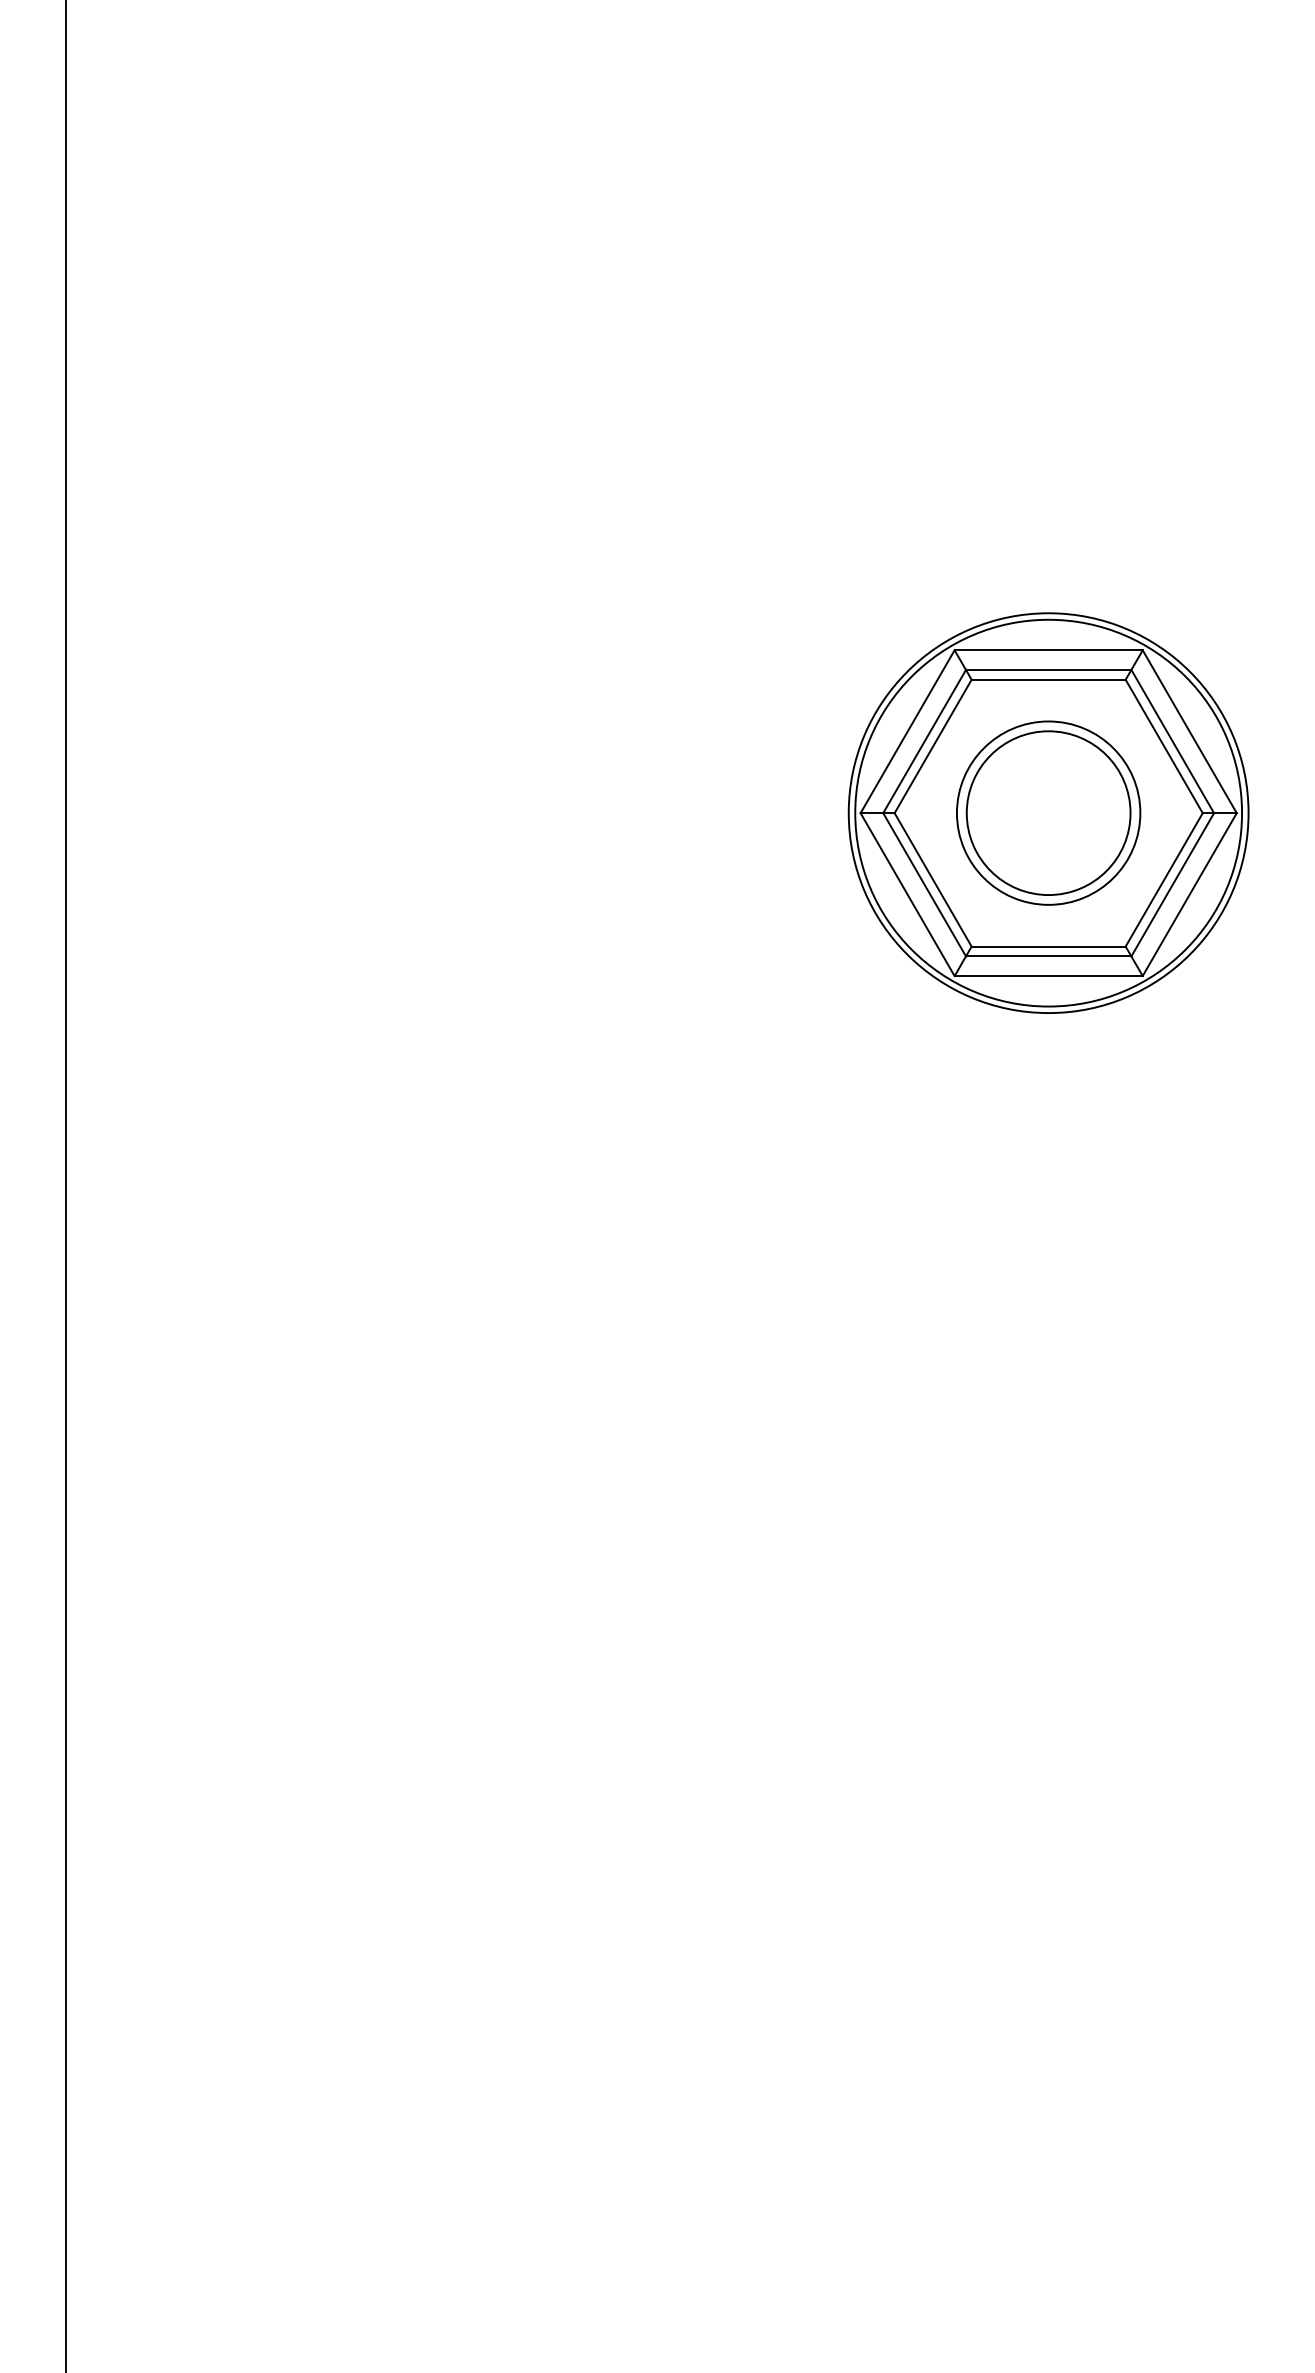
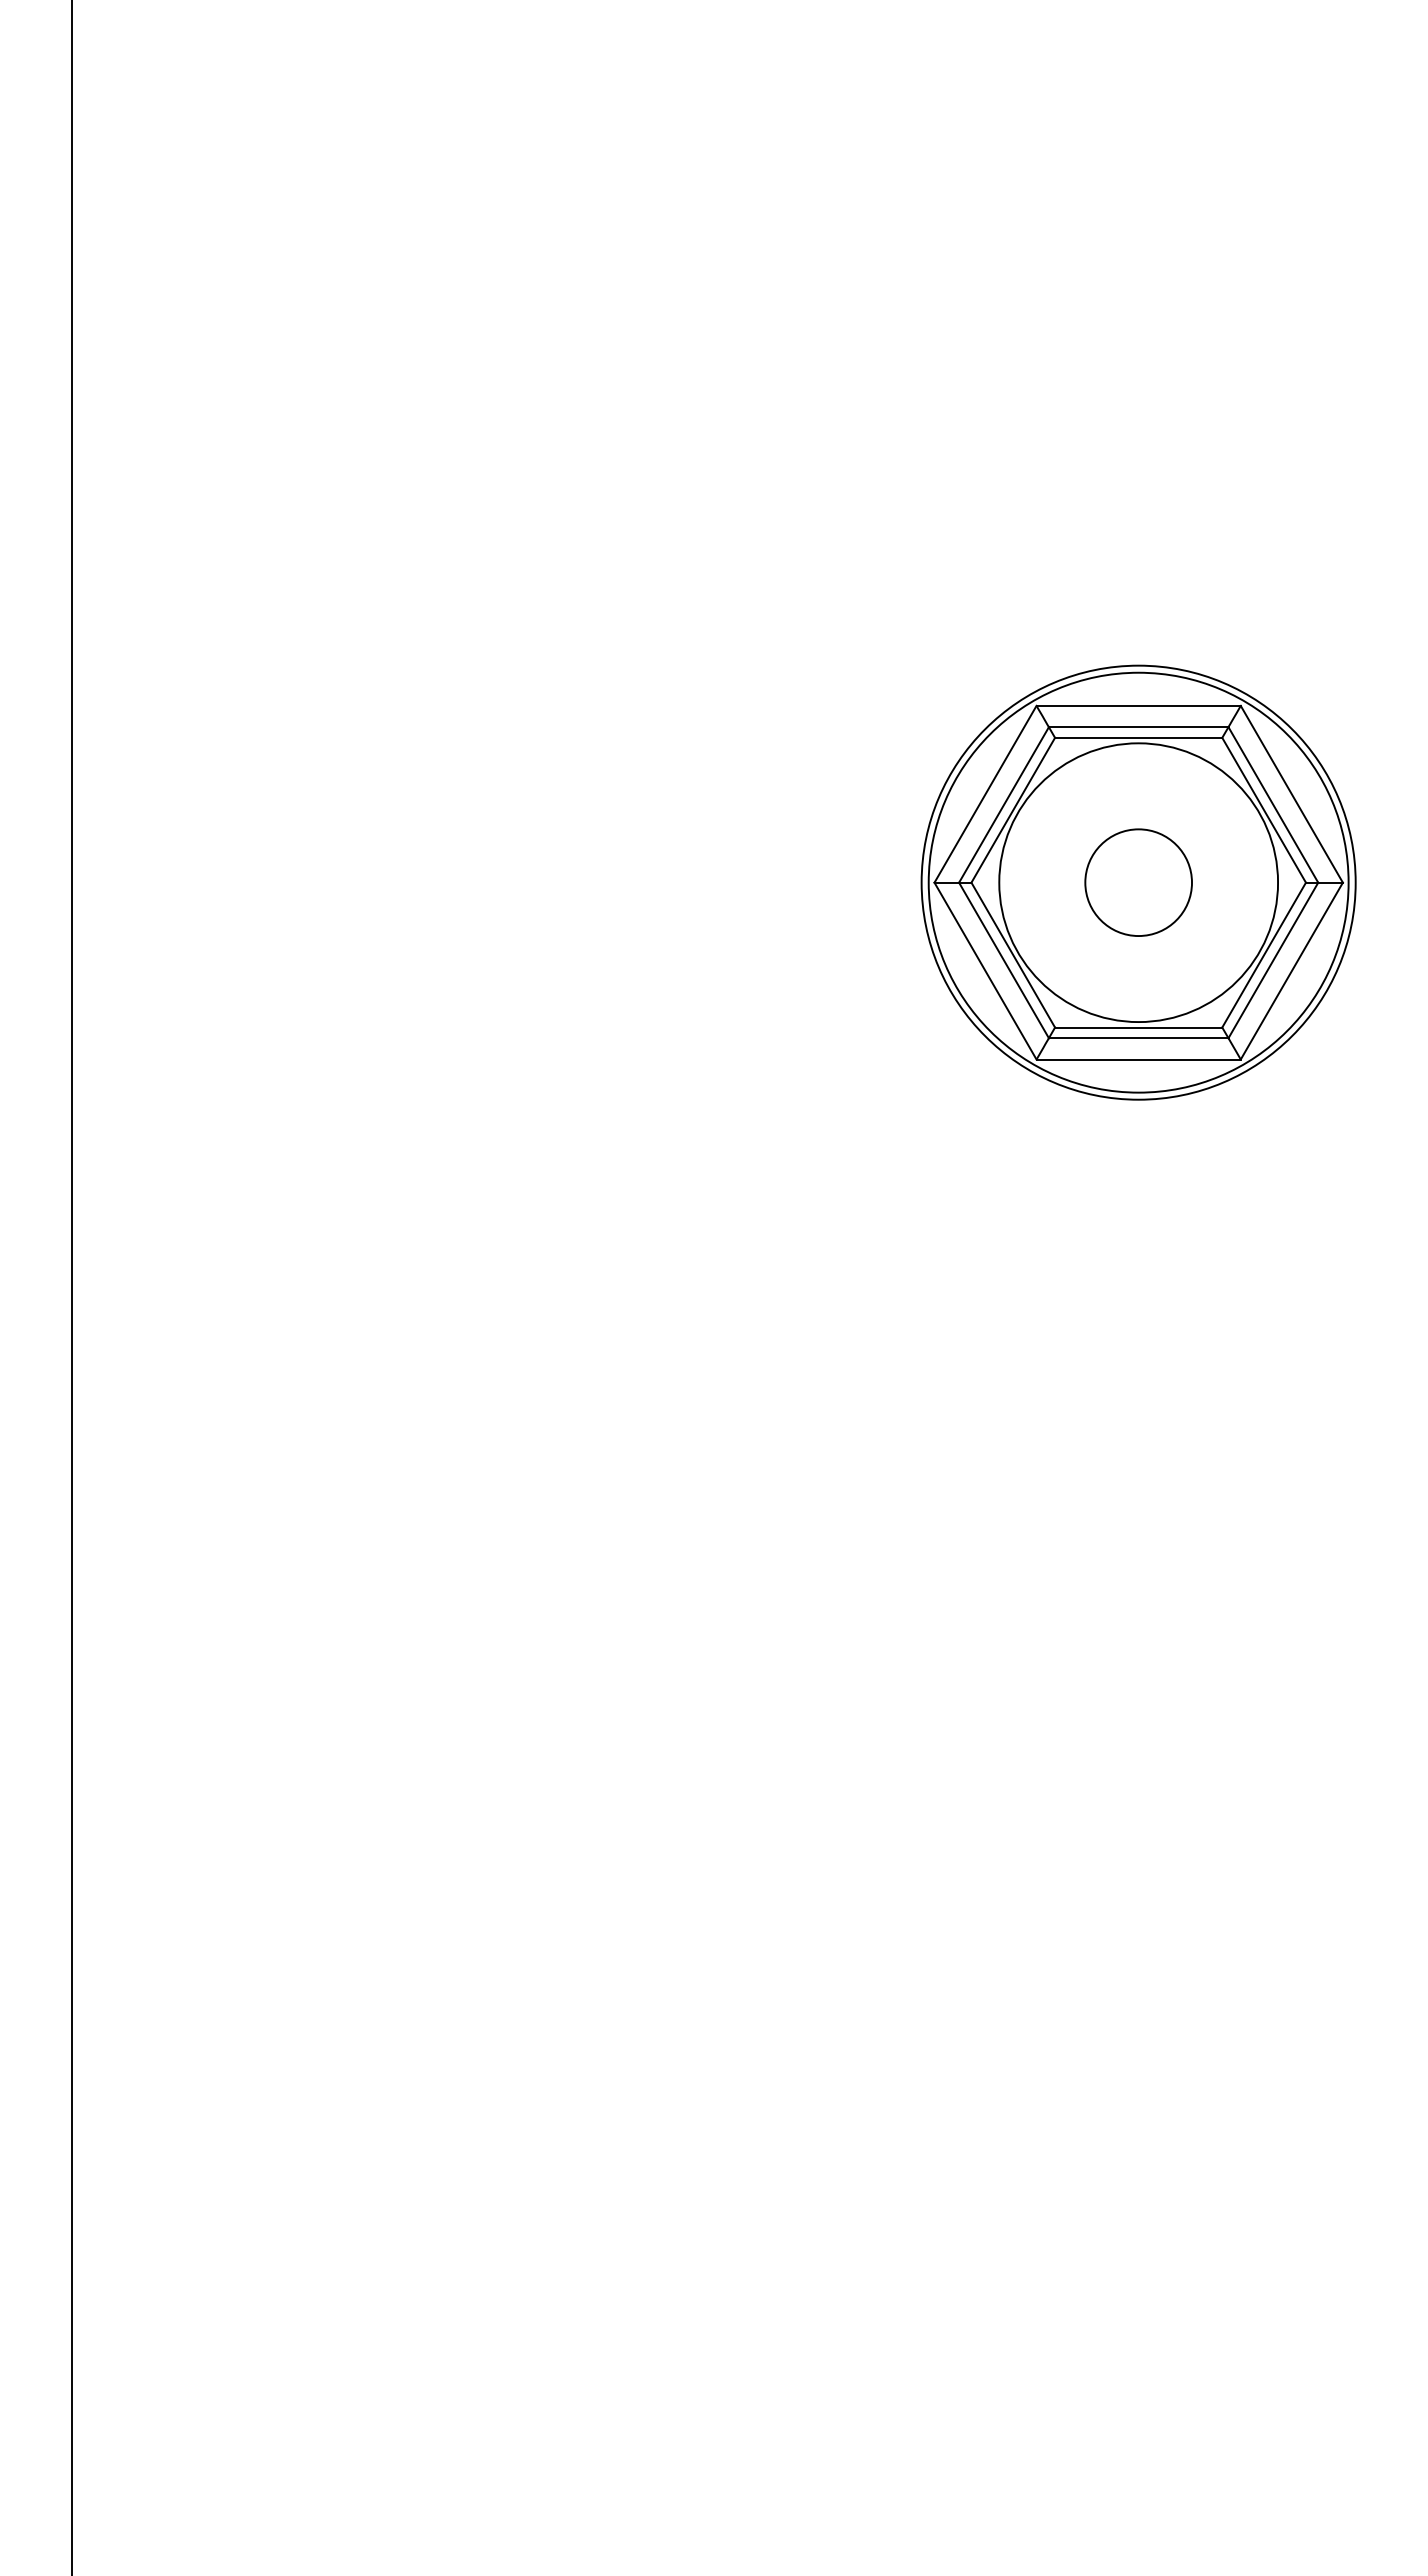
circle: (1048, 812) -> (1138, 882), size x0.6
circle: (1048, 812) -> (1138, 882), size x1.4

